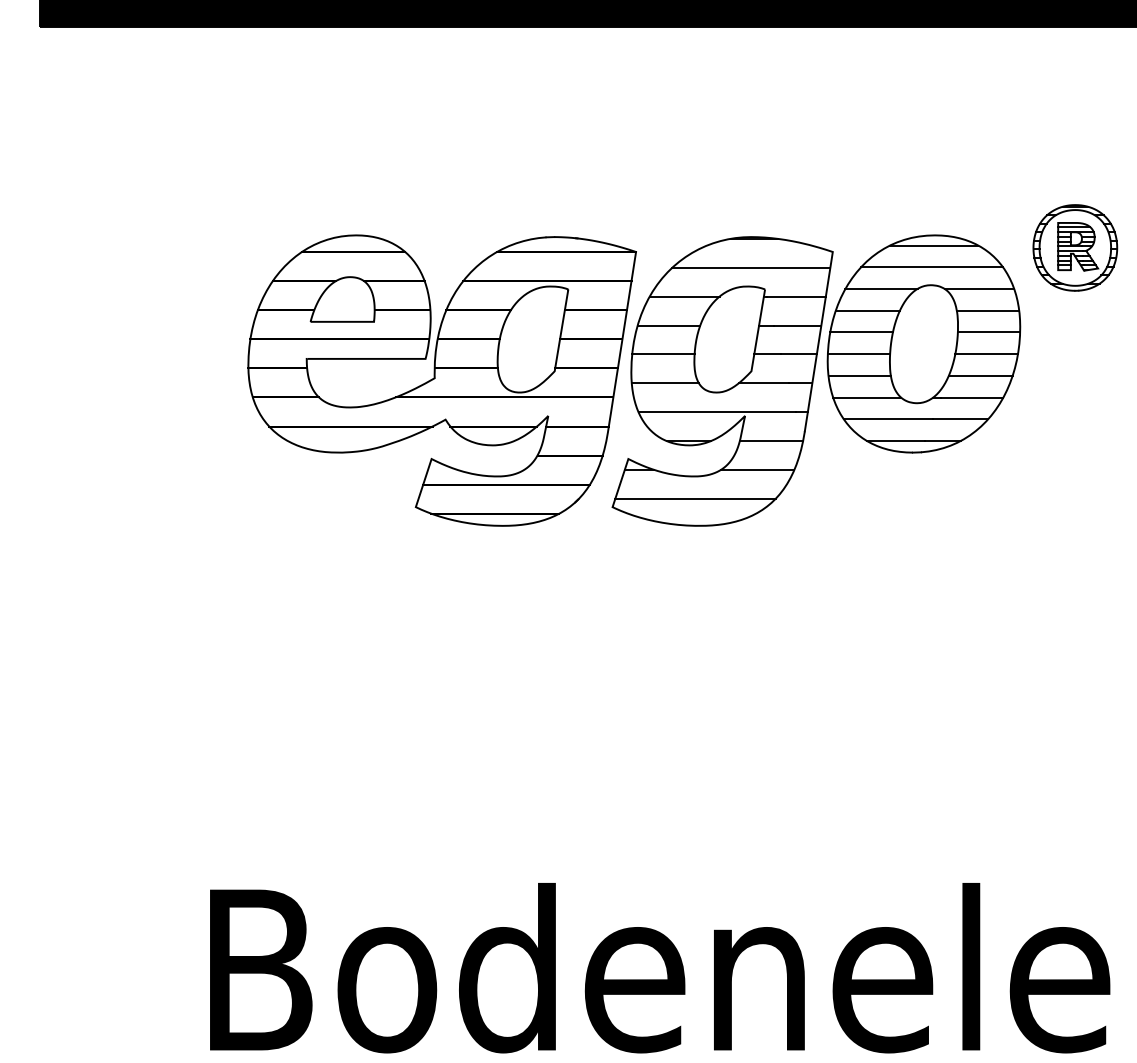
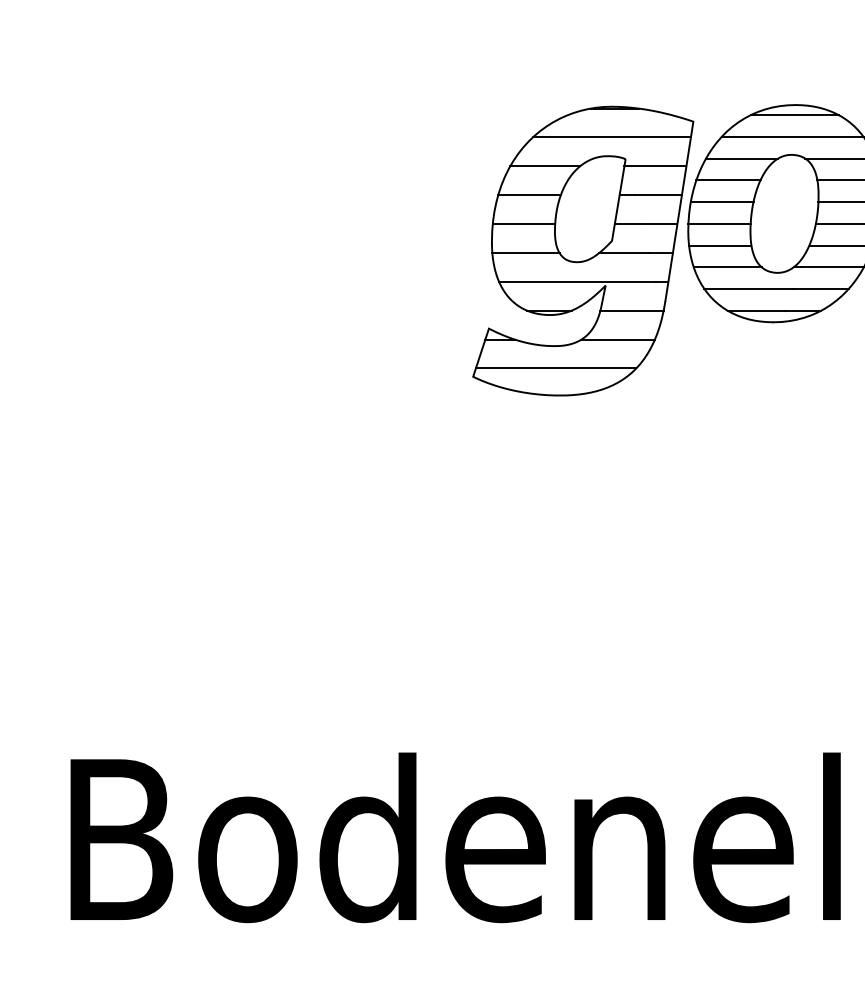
part: (441, 380) -> (302, 250), removed

